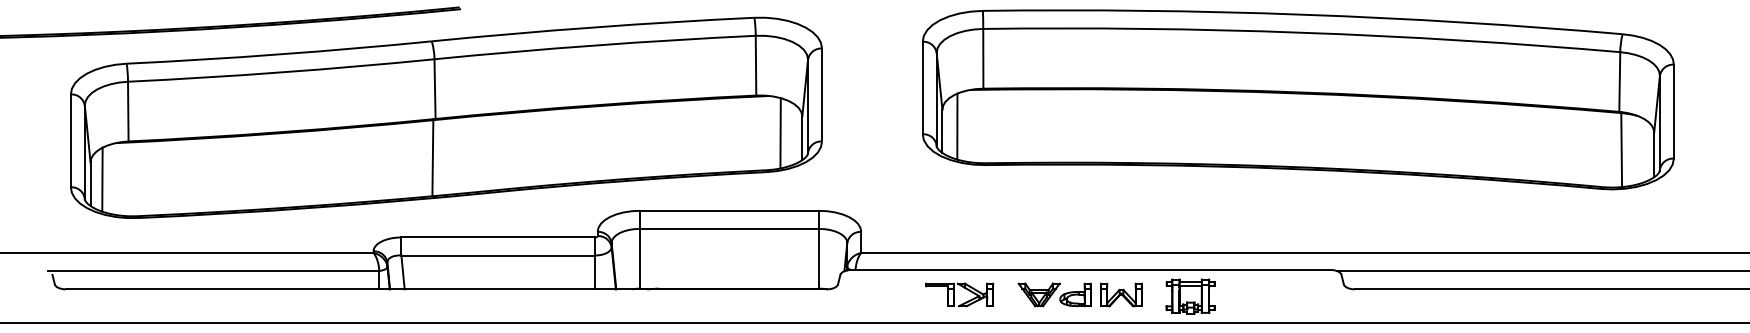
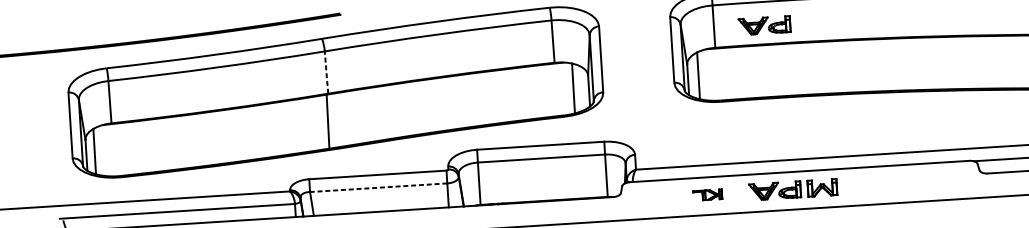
part: (1054, 61) -> (764, 25), added
line: (435, 89) -> (326, 72), solid -> dashed
line: (498, 255) -> (378, 187), solid -> dashed
part: (959, 294) -> (707, 194), size x0.6
part: (1190, 296) -> (871, 185), removed

